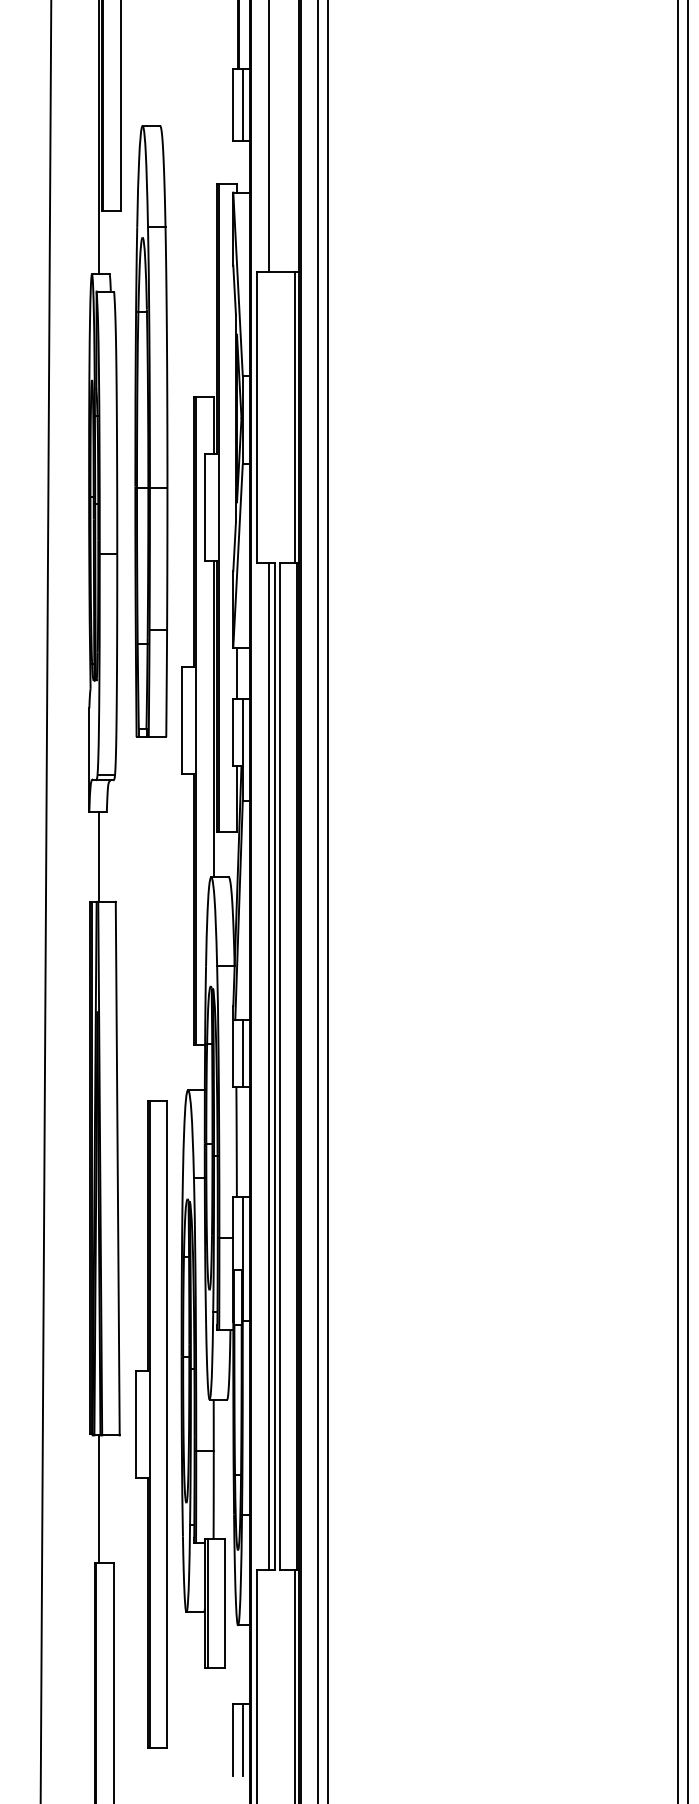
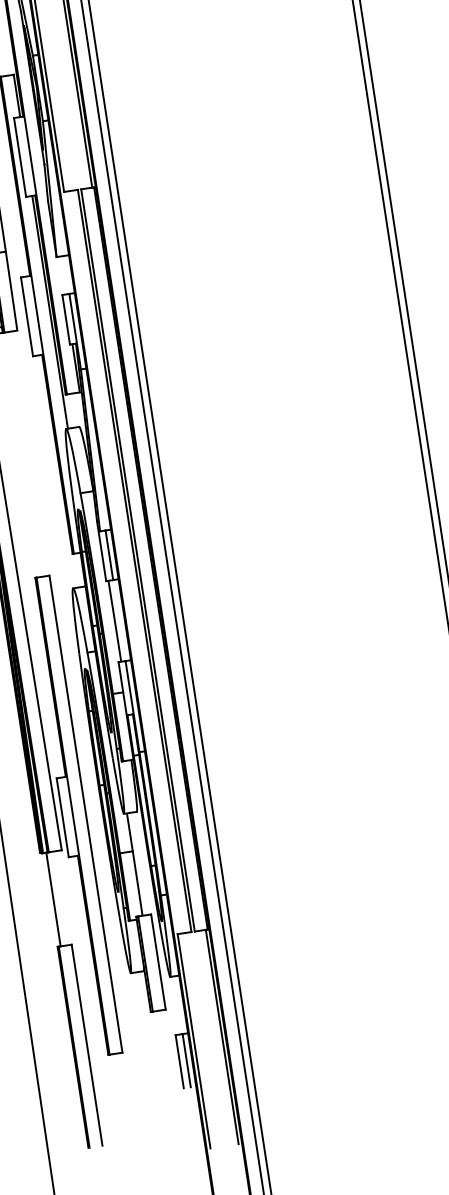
line: (236, 672) -> (61, 275), removed
line: (268, 1066) -> (129, 561), removed
part: (151, 1424) -> (74, 816), moved

